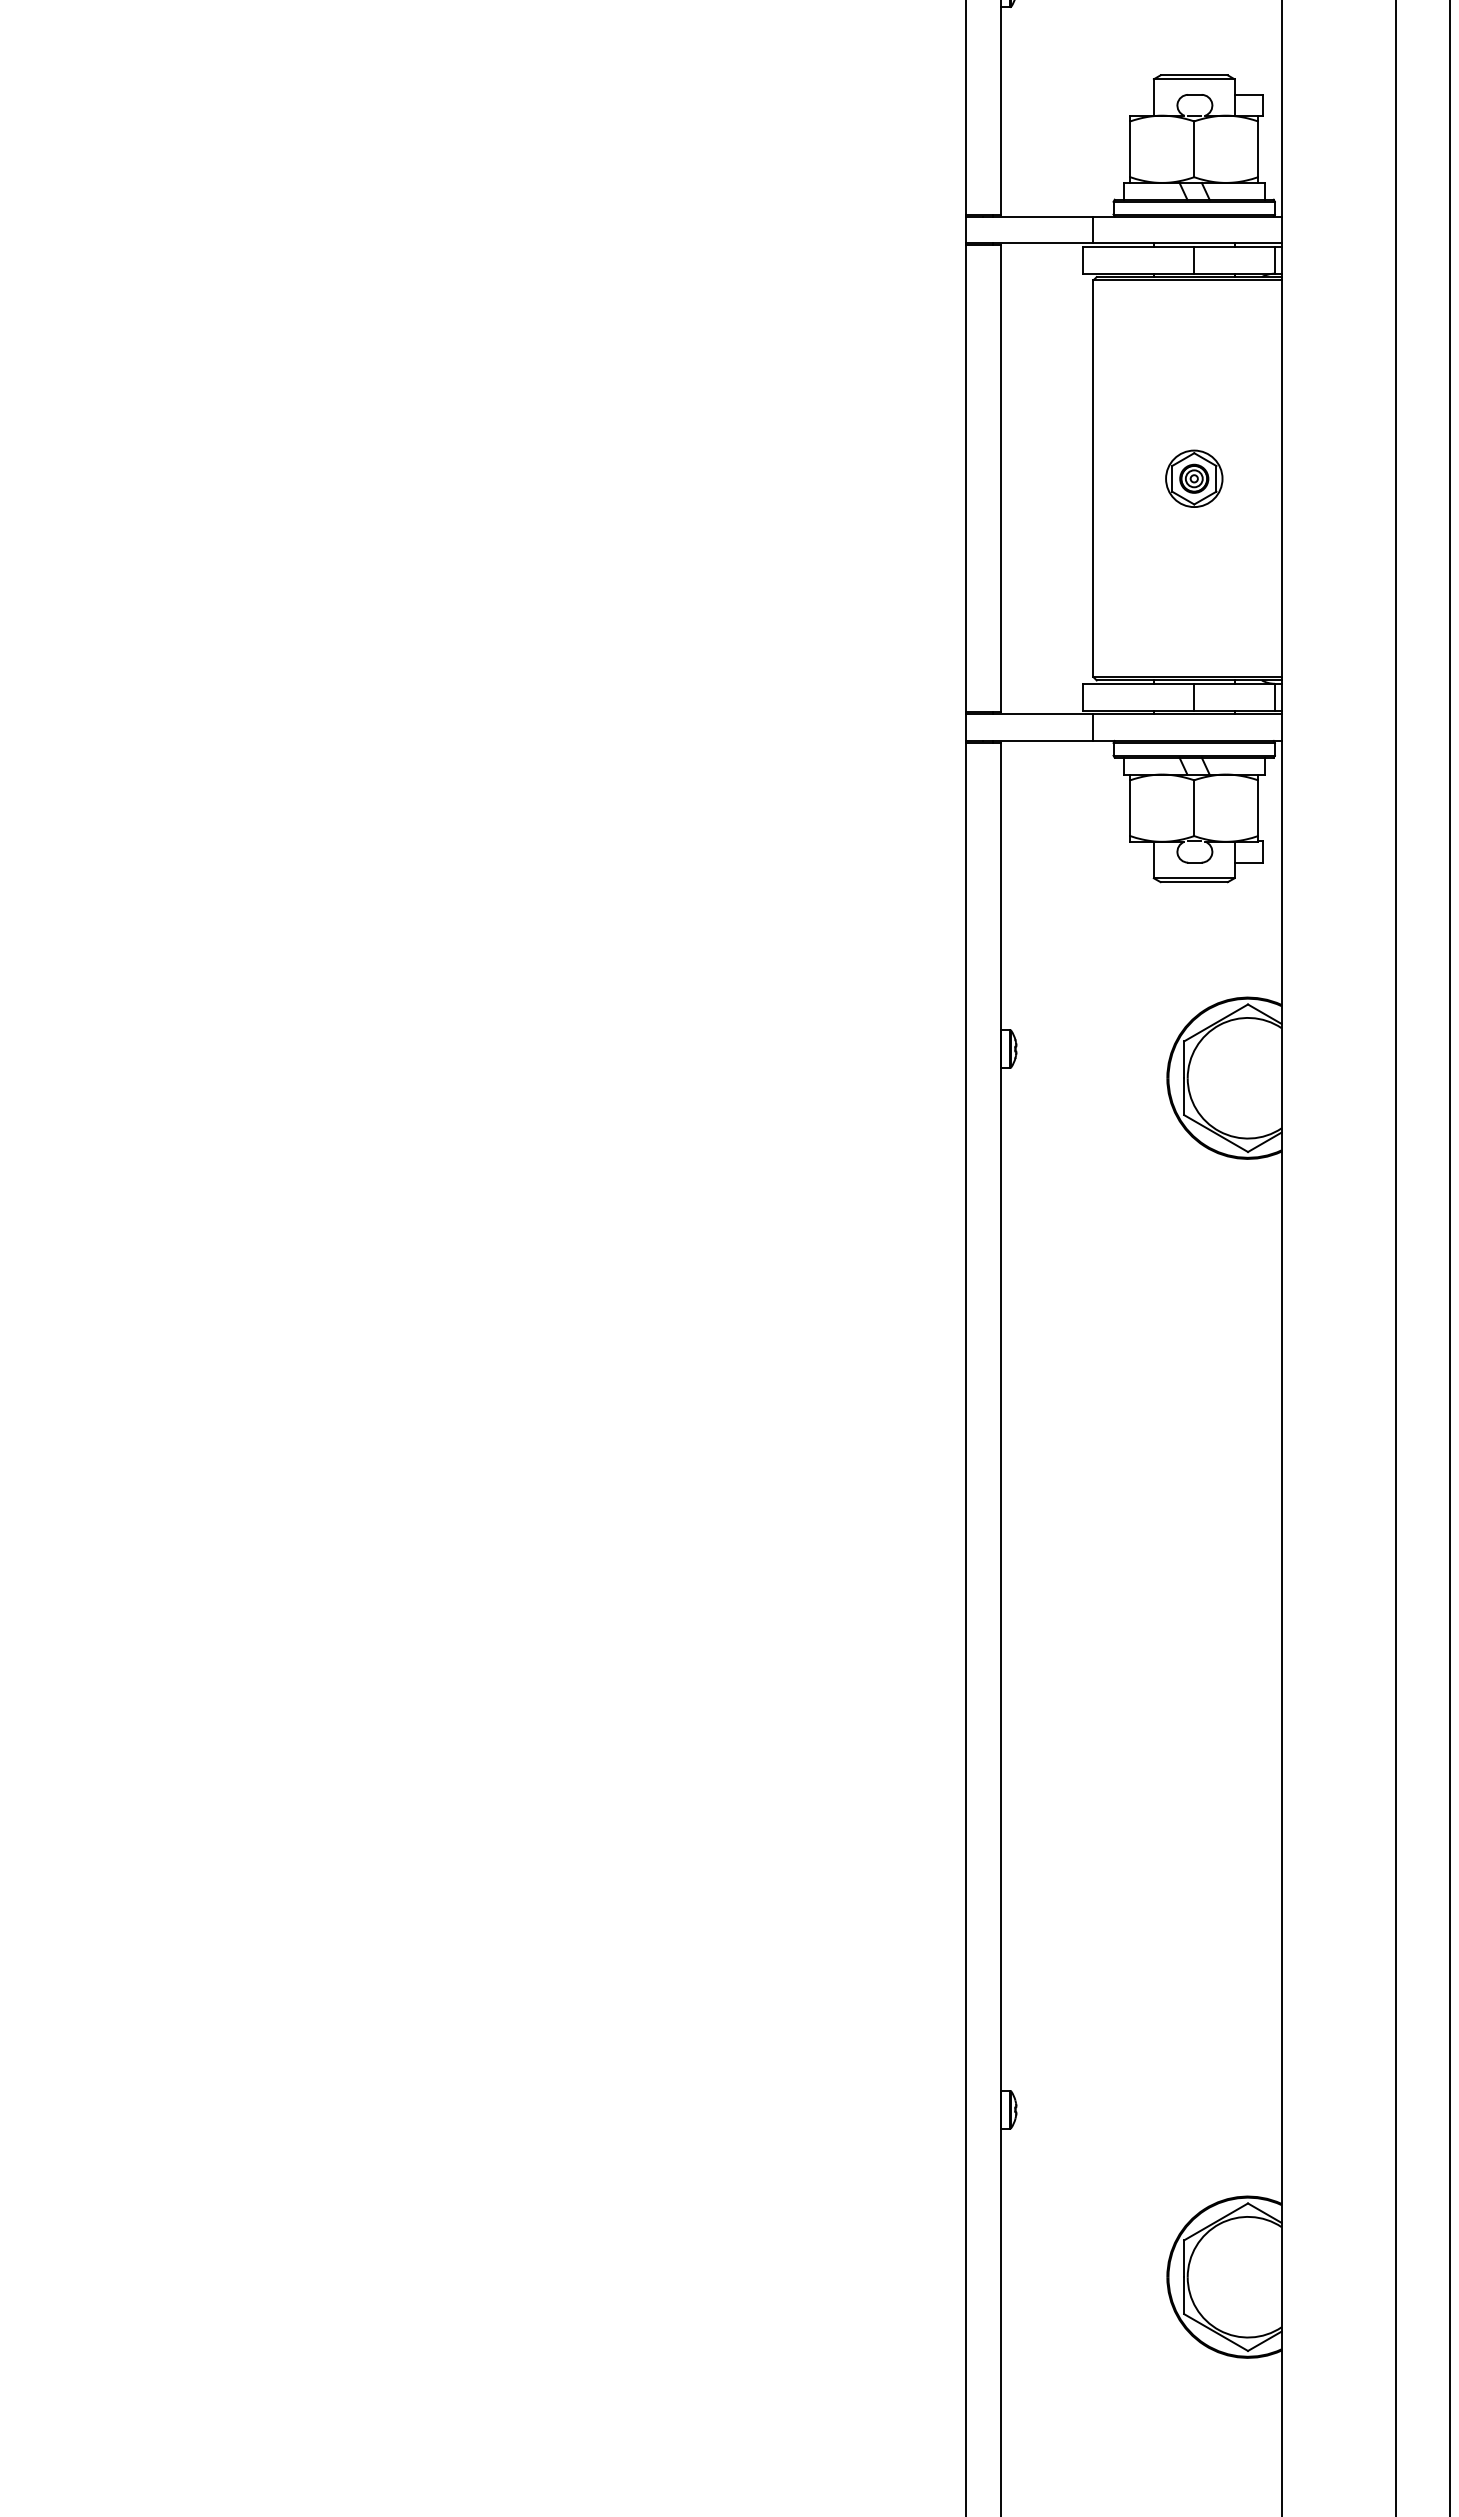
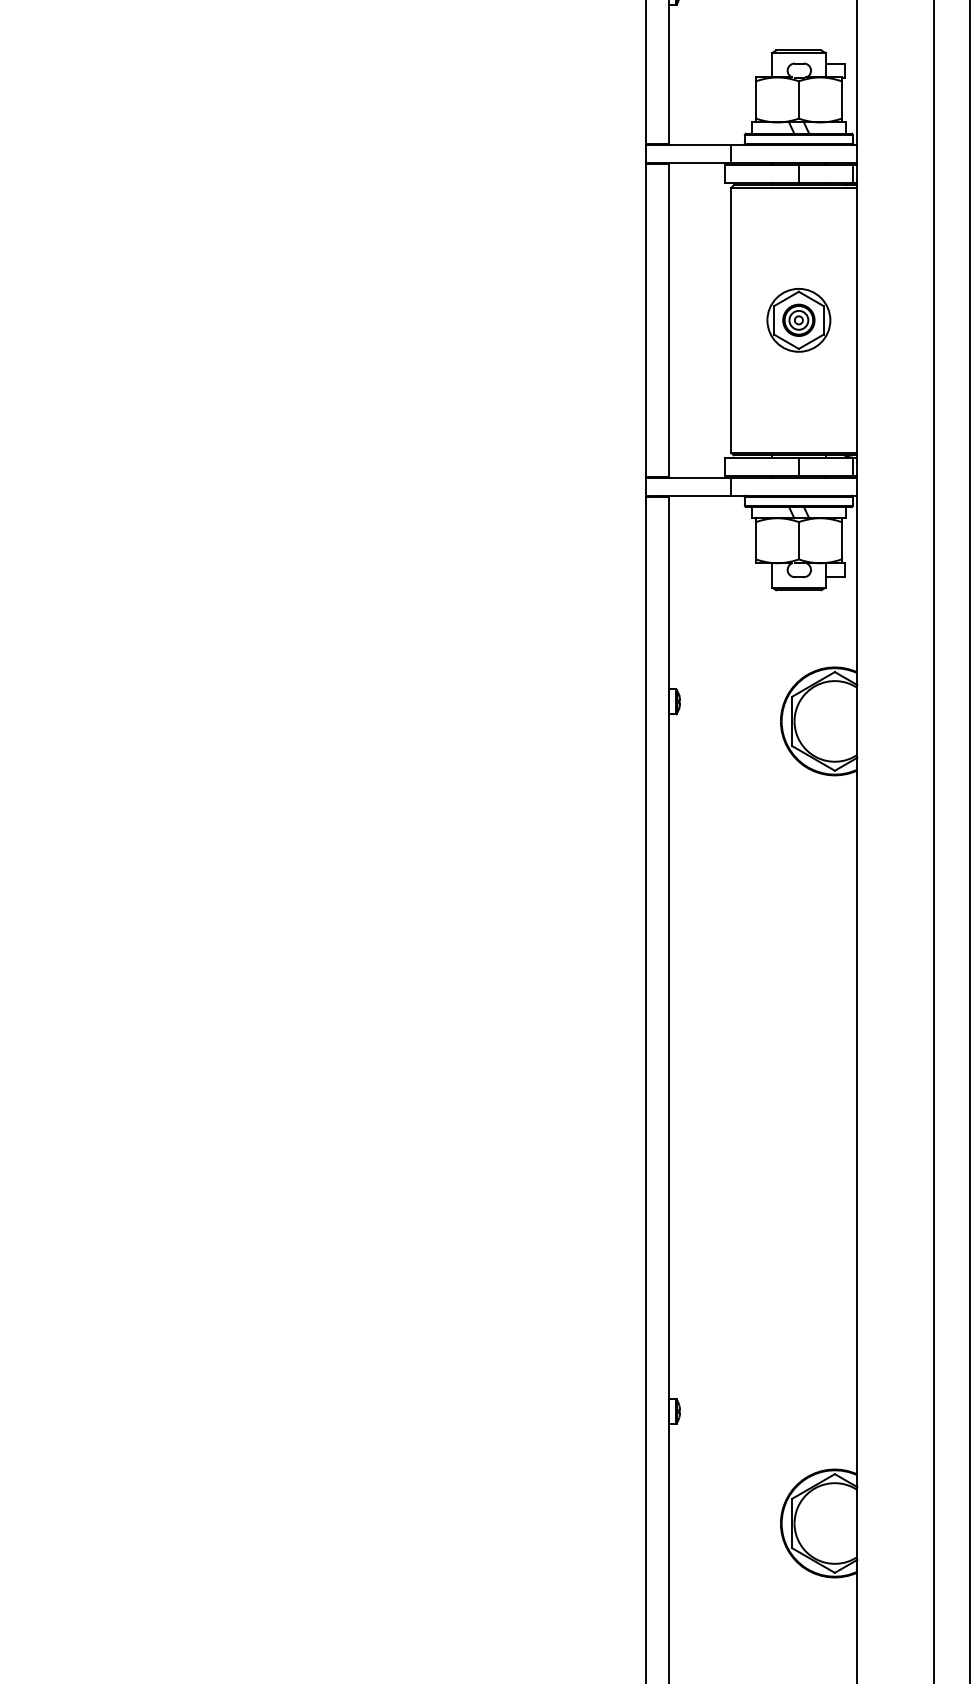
part: (1193, 478) -> (798, 320), size x1.67

